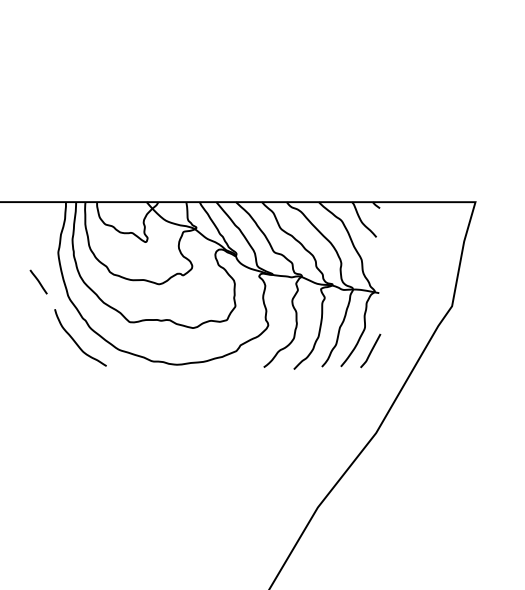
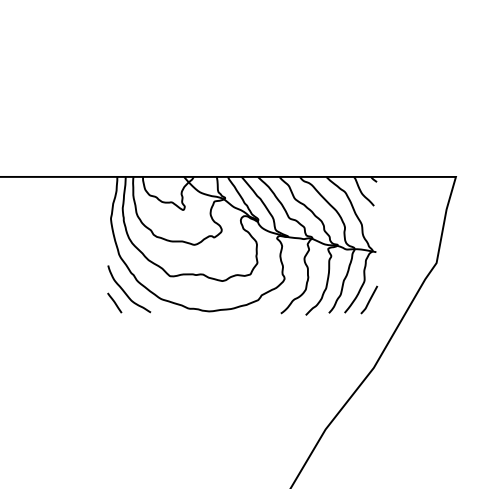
line: (38, 281) -> (114, 302), moved

